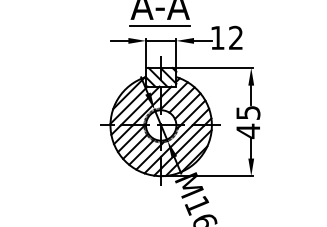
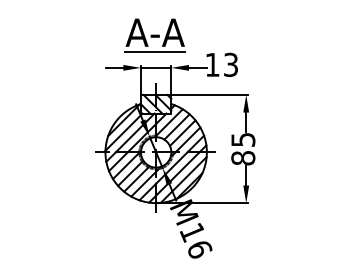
text: (235, 38) -> (230, 65), 12 -> 13
text: (248, 130) -> (243, 157), 45 -> 85

